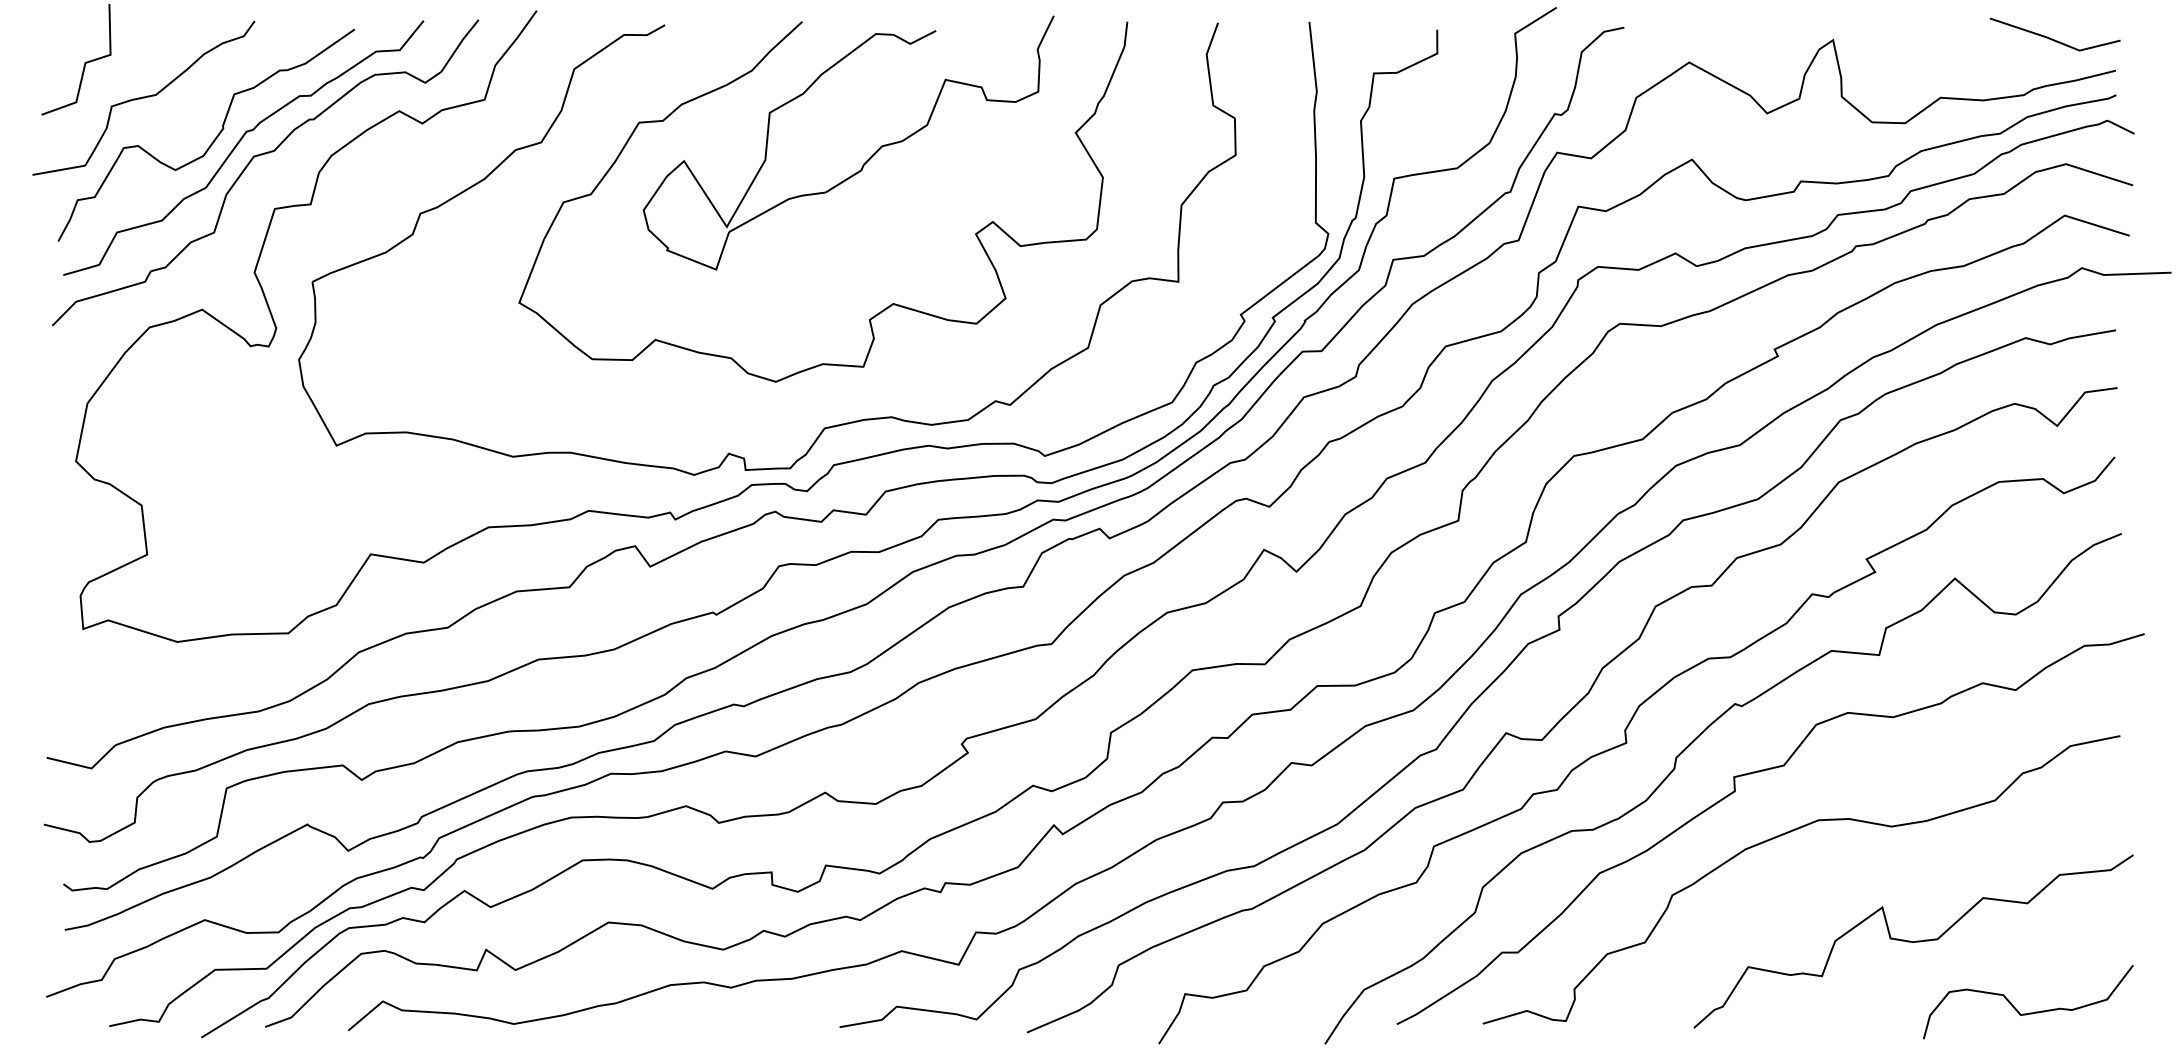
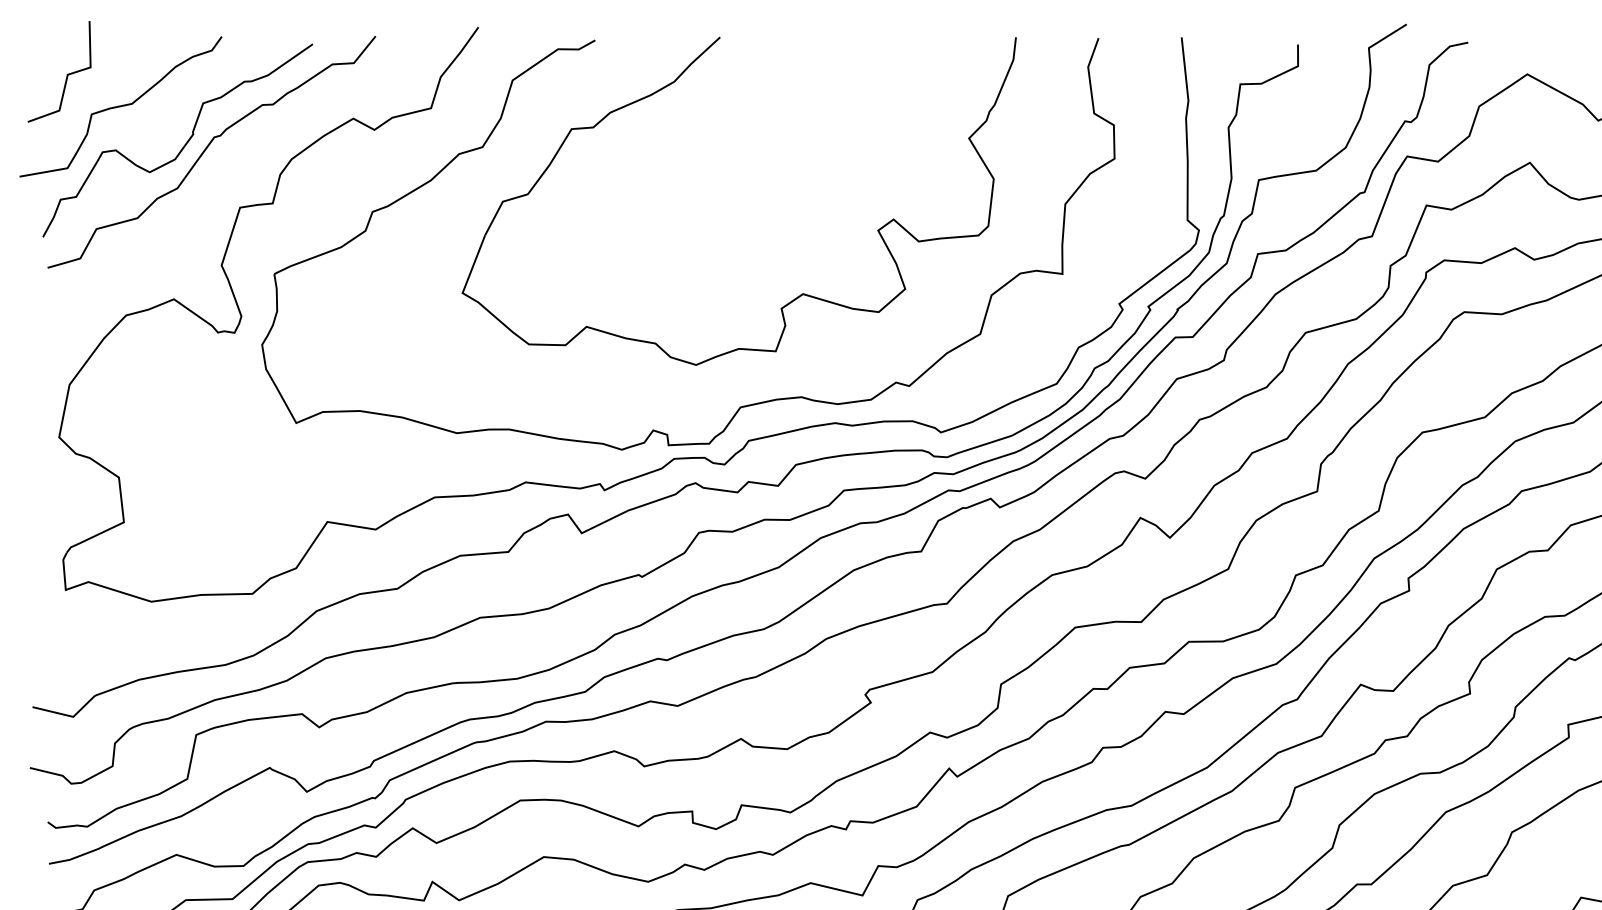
part: (262, 155) -> (228, 158), removed
part: (866, 160) -> (778, 163), removed

